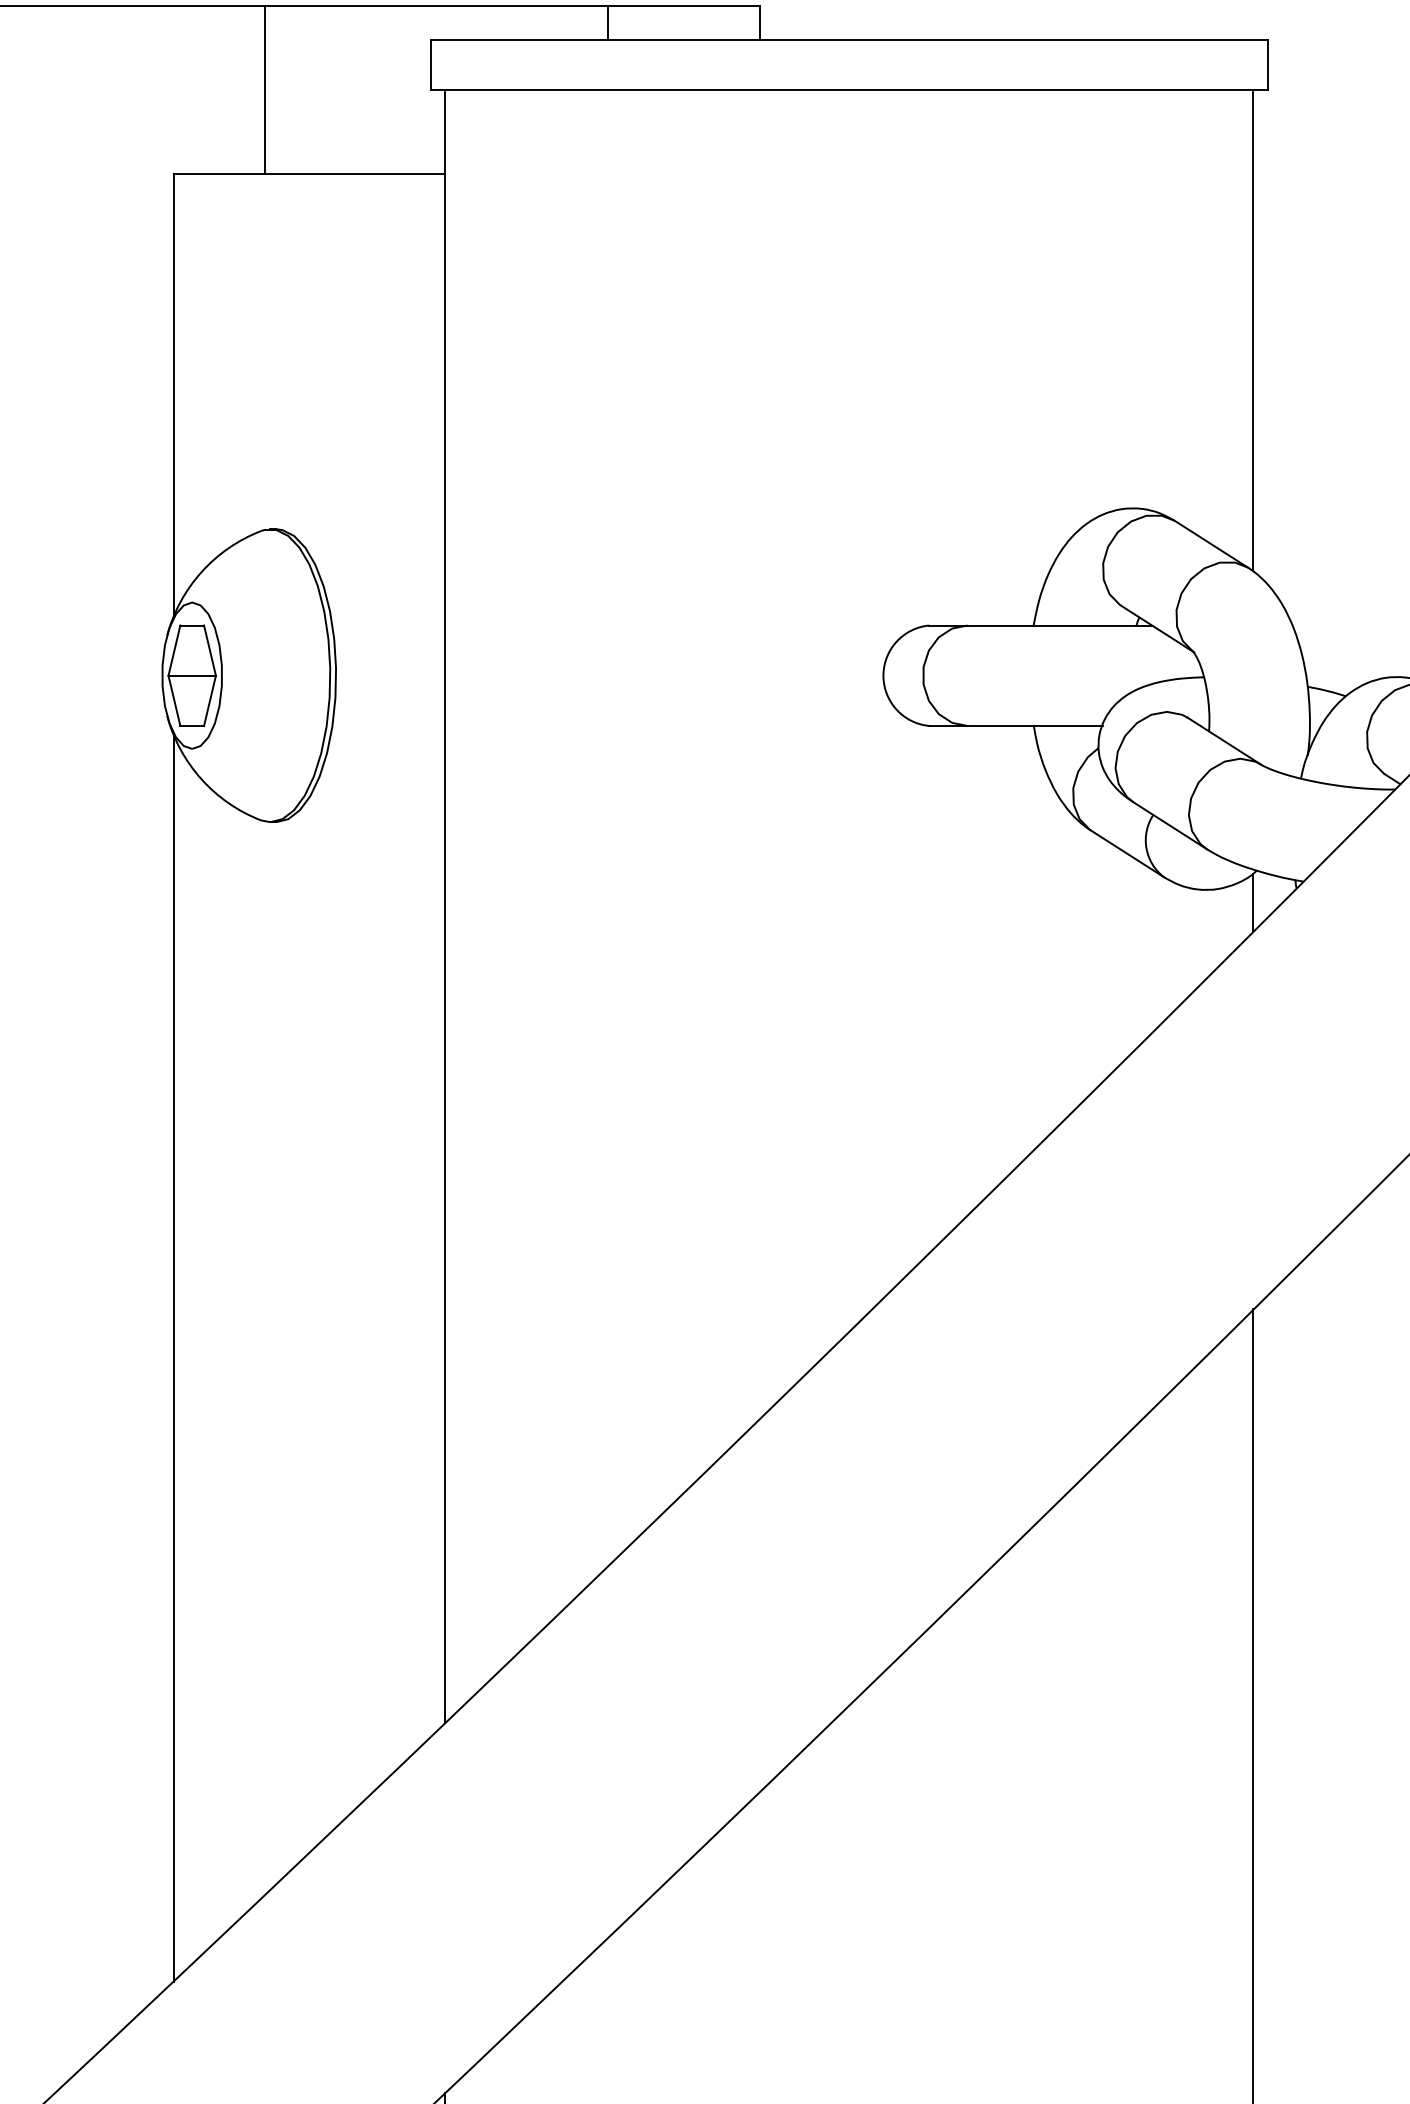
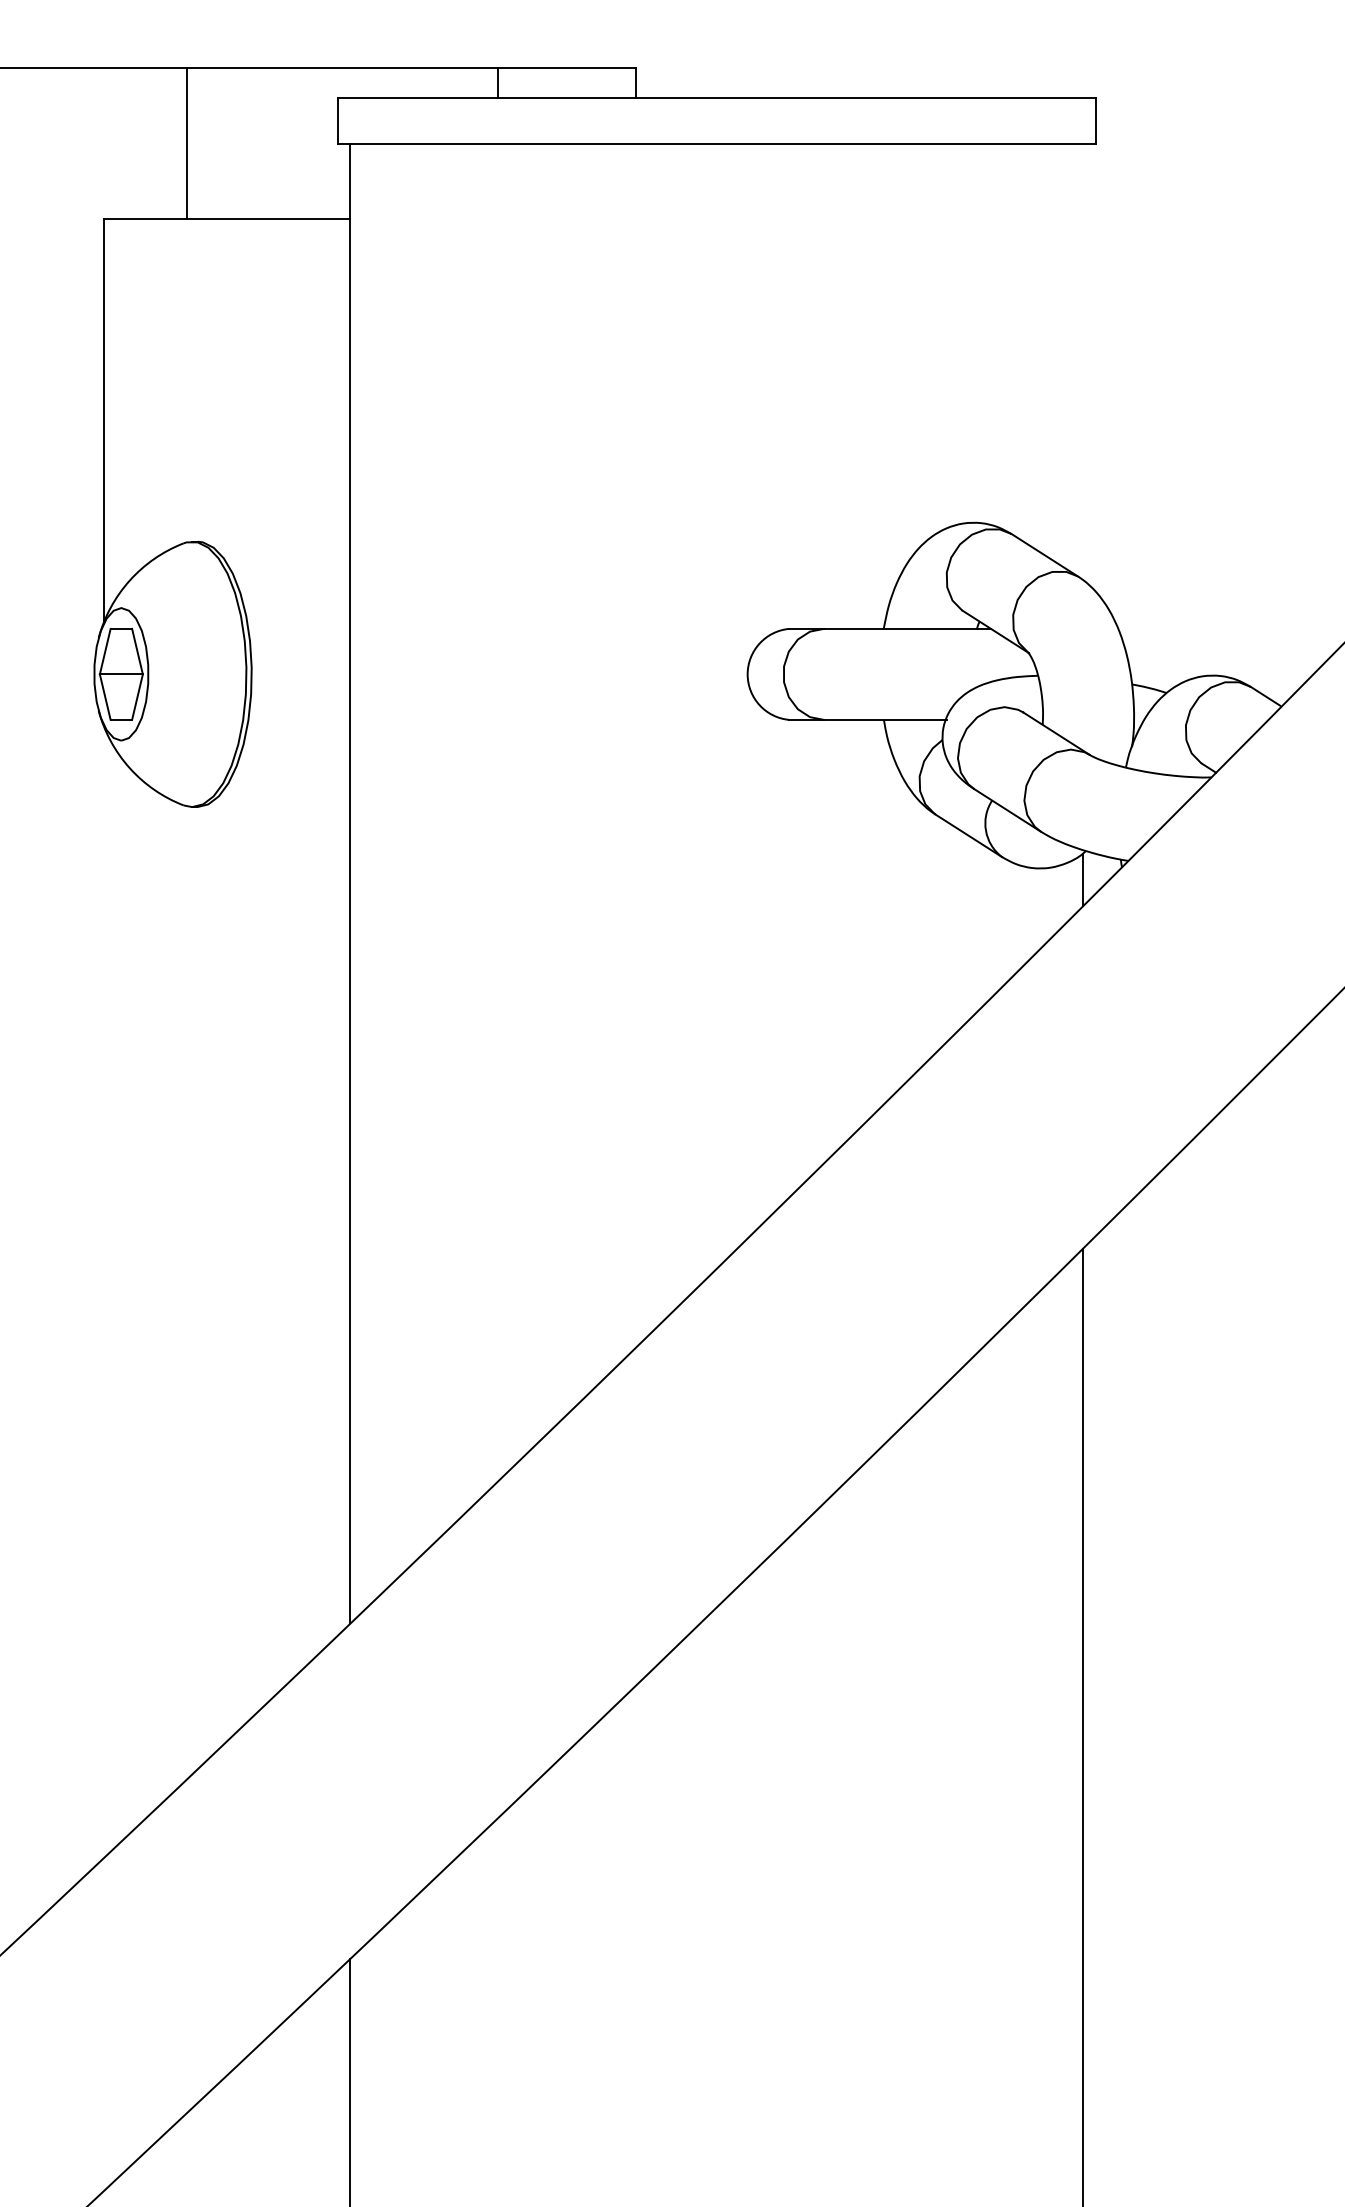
line: (1253, 330) -> (1082, 361), removed
line: (173, 1357) -> (104, 1292), removed

